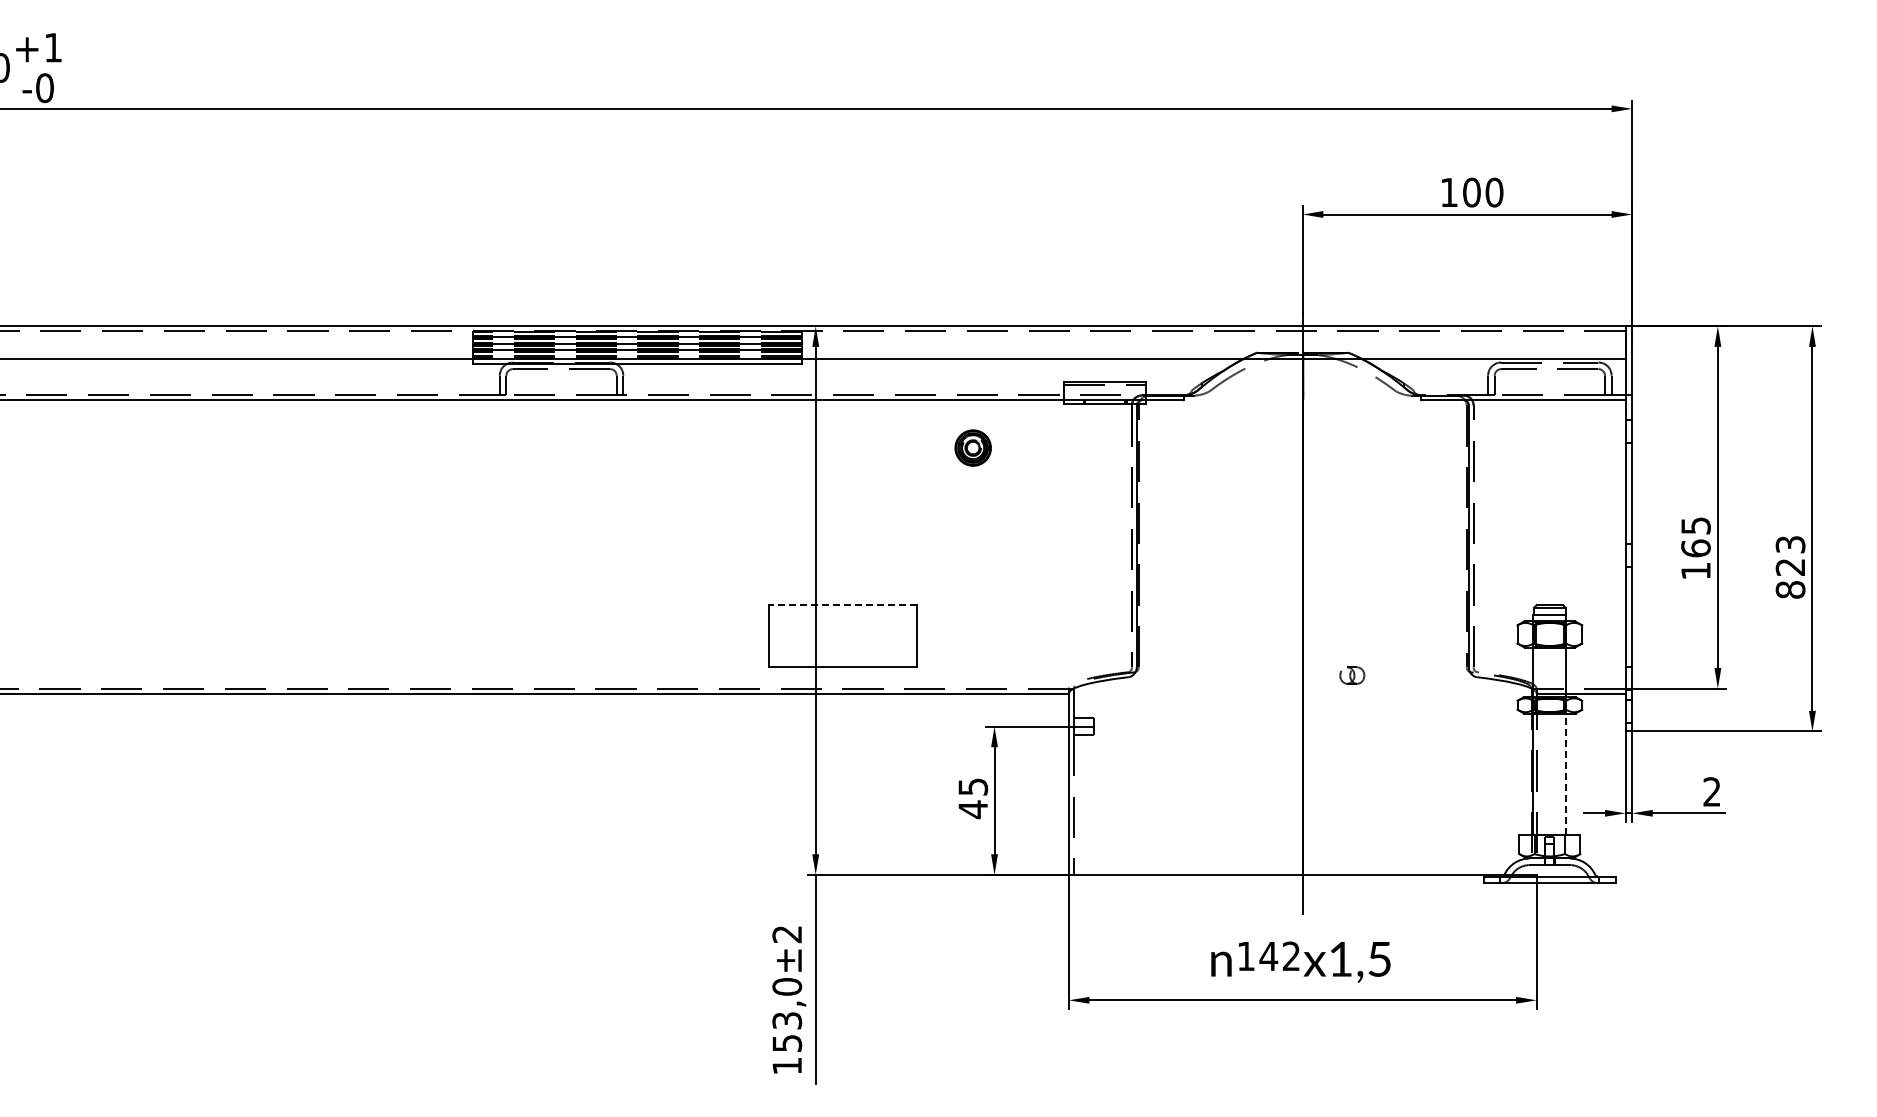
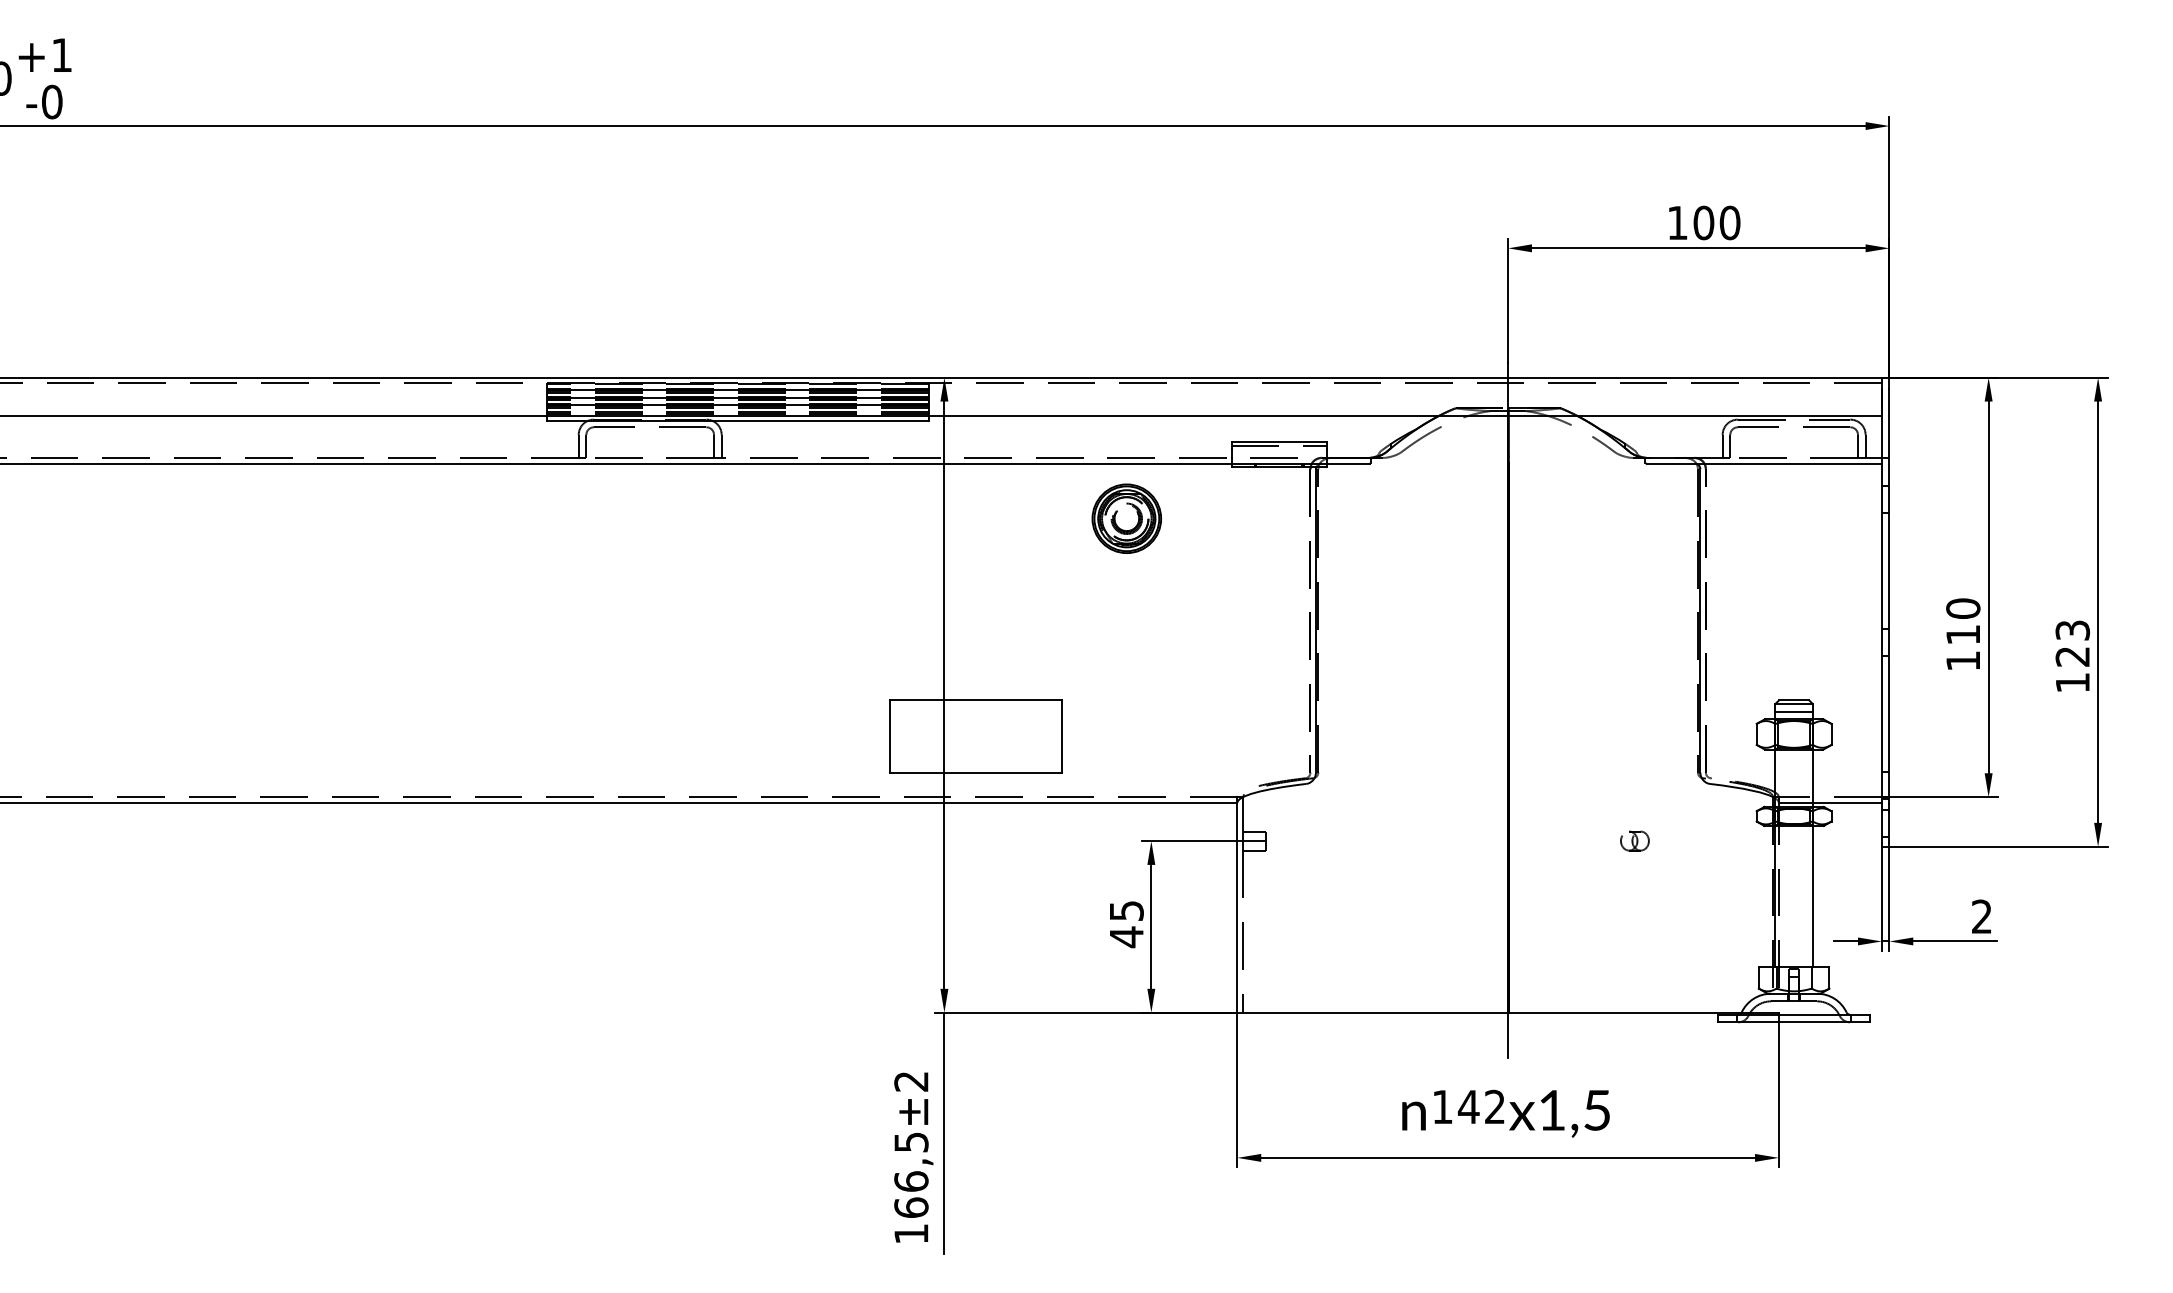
part: (972, 447) -> (1125, 518), size x1.67
text: (1695, 537) -> (1962, 622), 165 -> 110
text: (1790, 589) -> (2072, 682), 823 -> 123
line: (842, 604) -> (975, 699), dashed -> solid
part: (1352, 675) -> (1635, 840), moved
line: (1566, 774) -> (1813, 896), dashed -> solid
text: (787, 1015) -> (911, 1175), 153,0 -> 166,5

